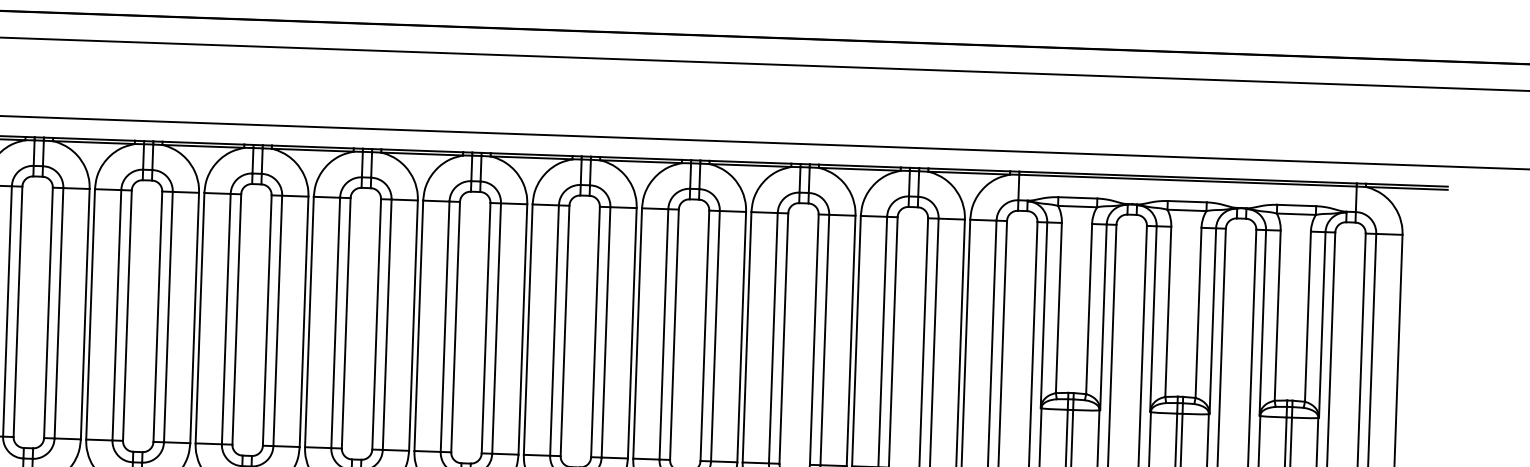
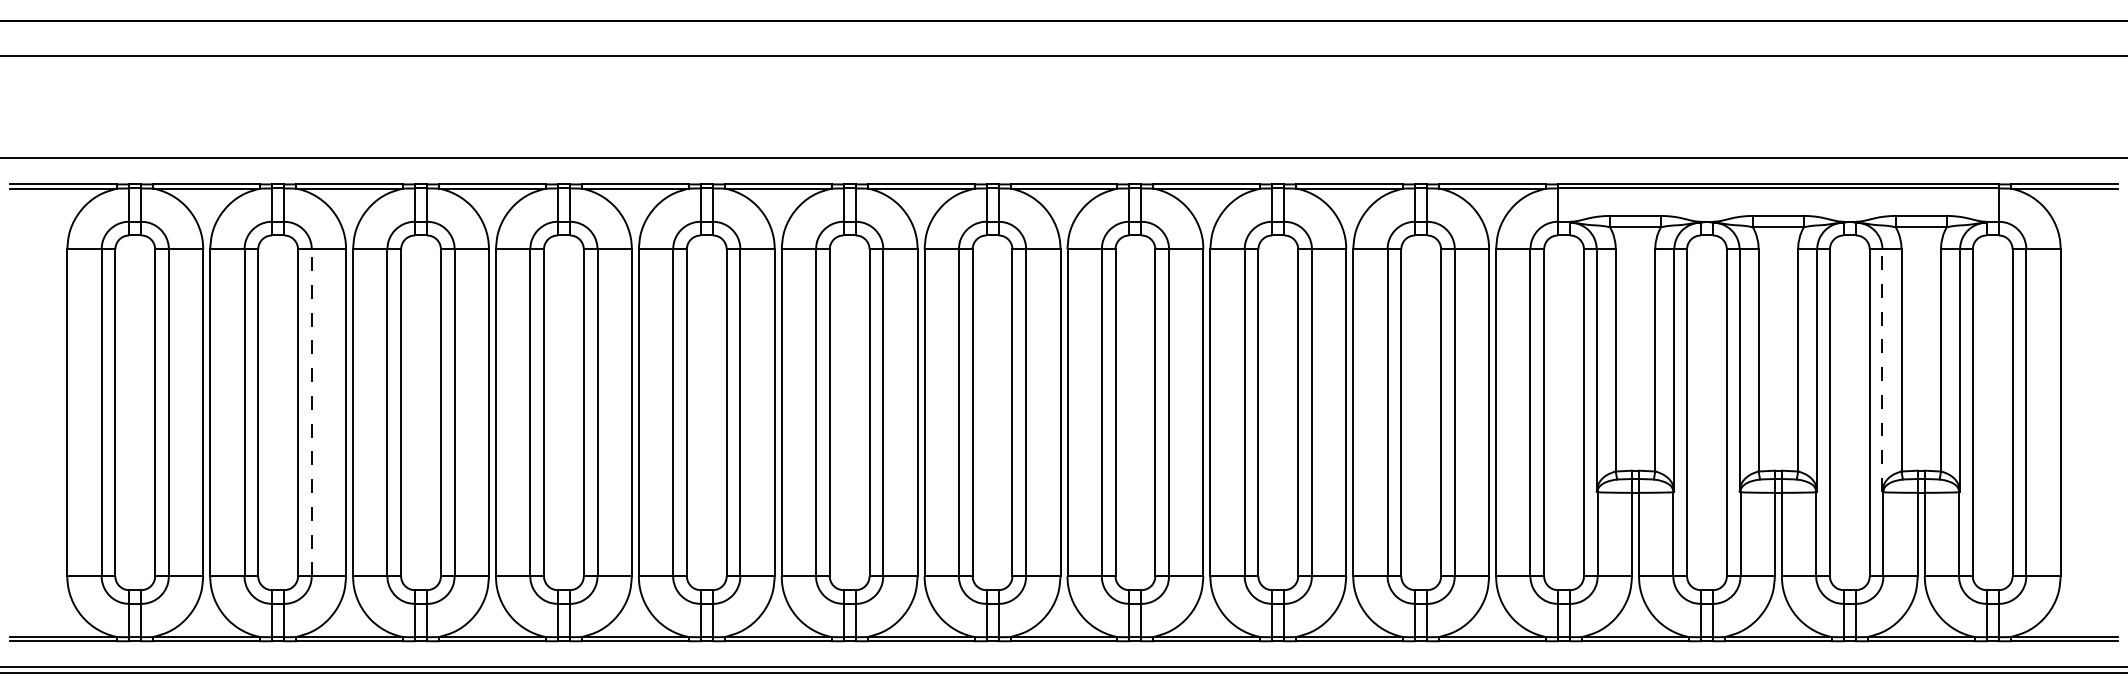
line: (58, 313) -> (311, 412), solid -> dashed
line: (1262, 322) -> (1882, 370), solid -> dashed

